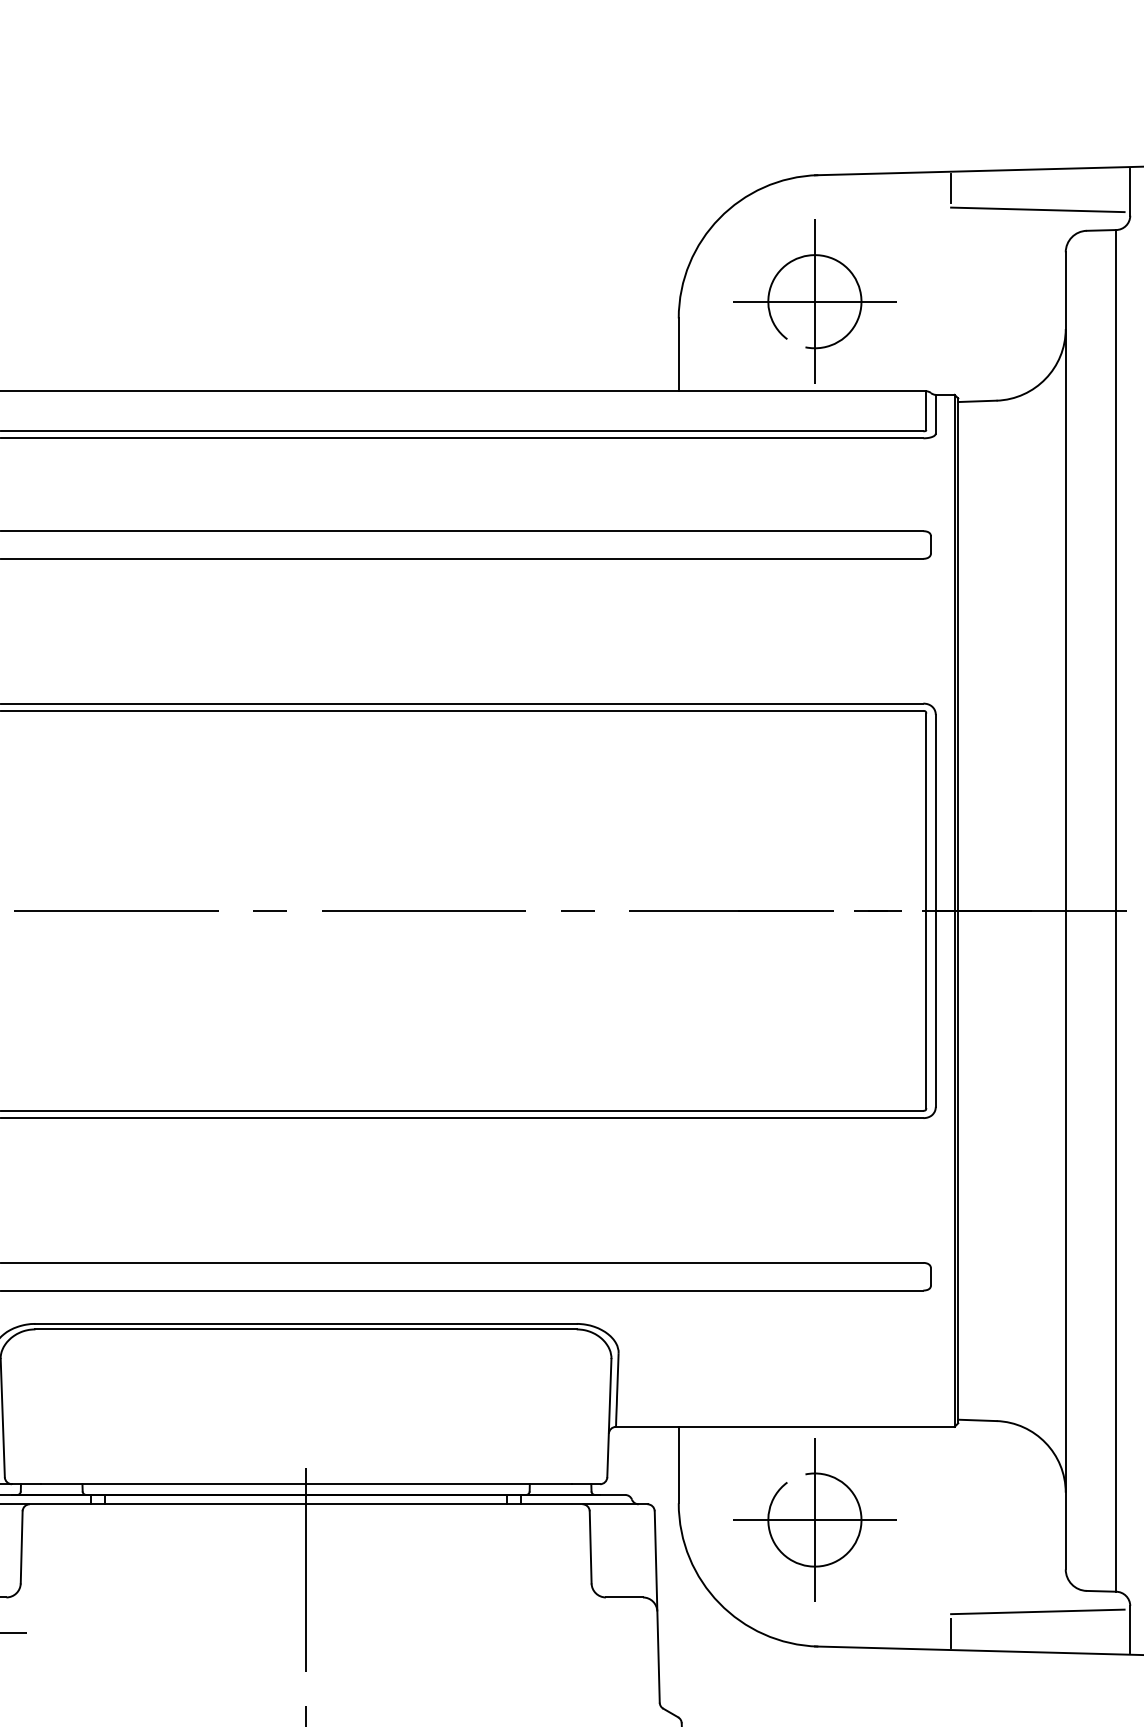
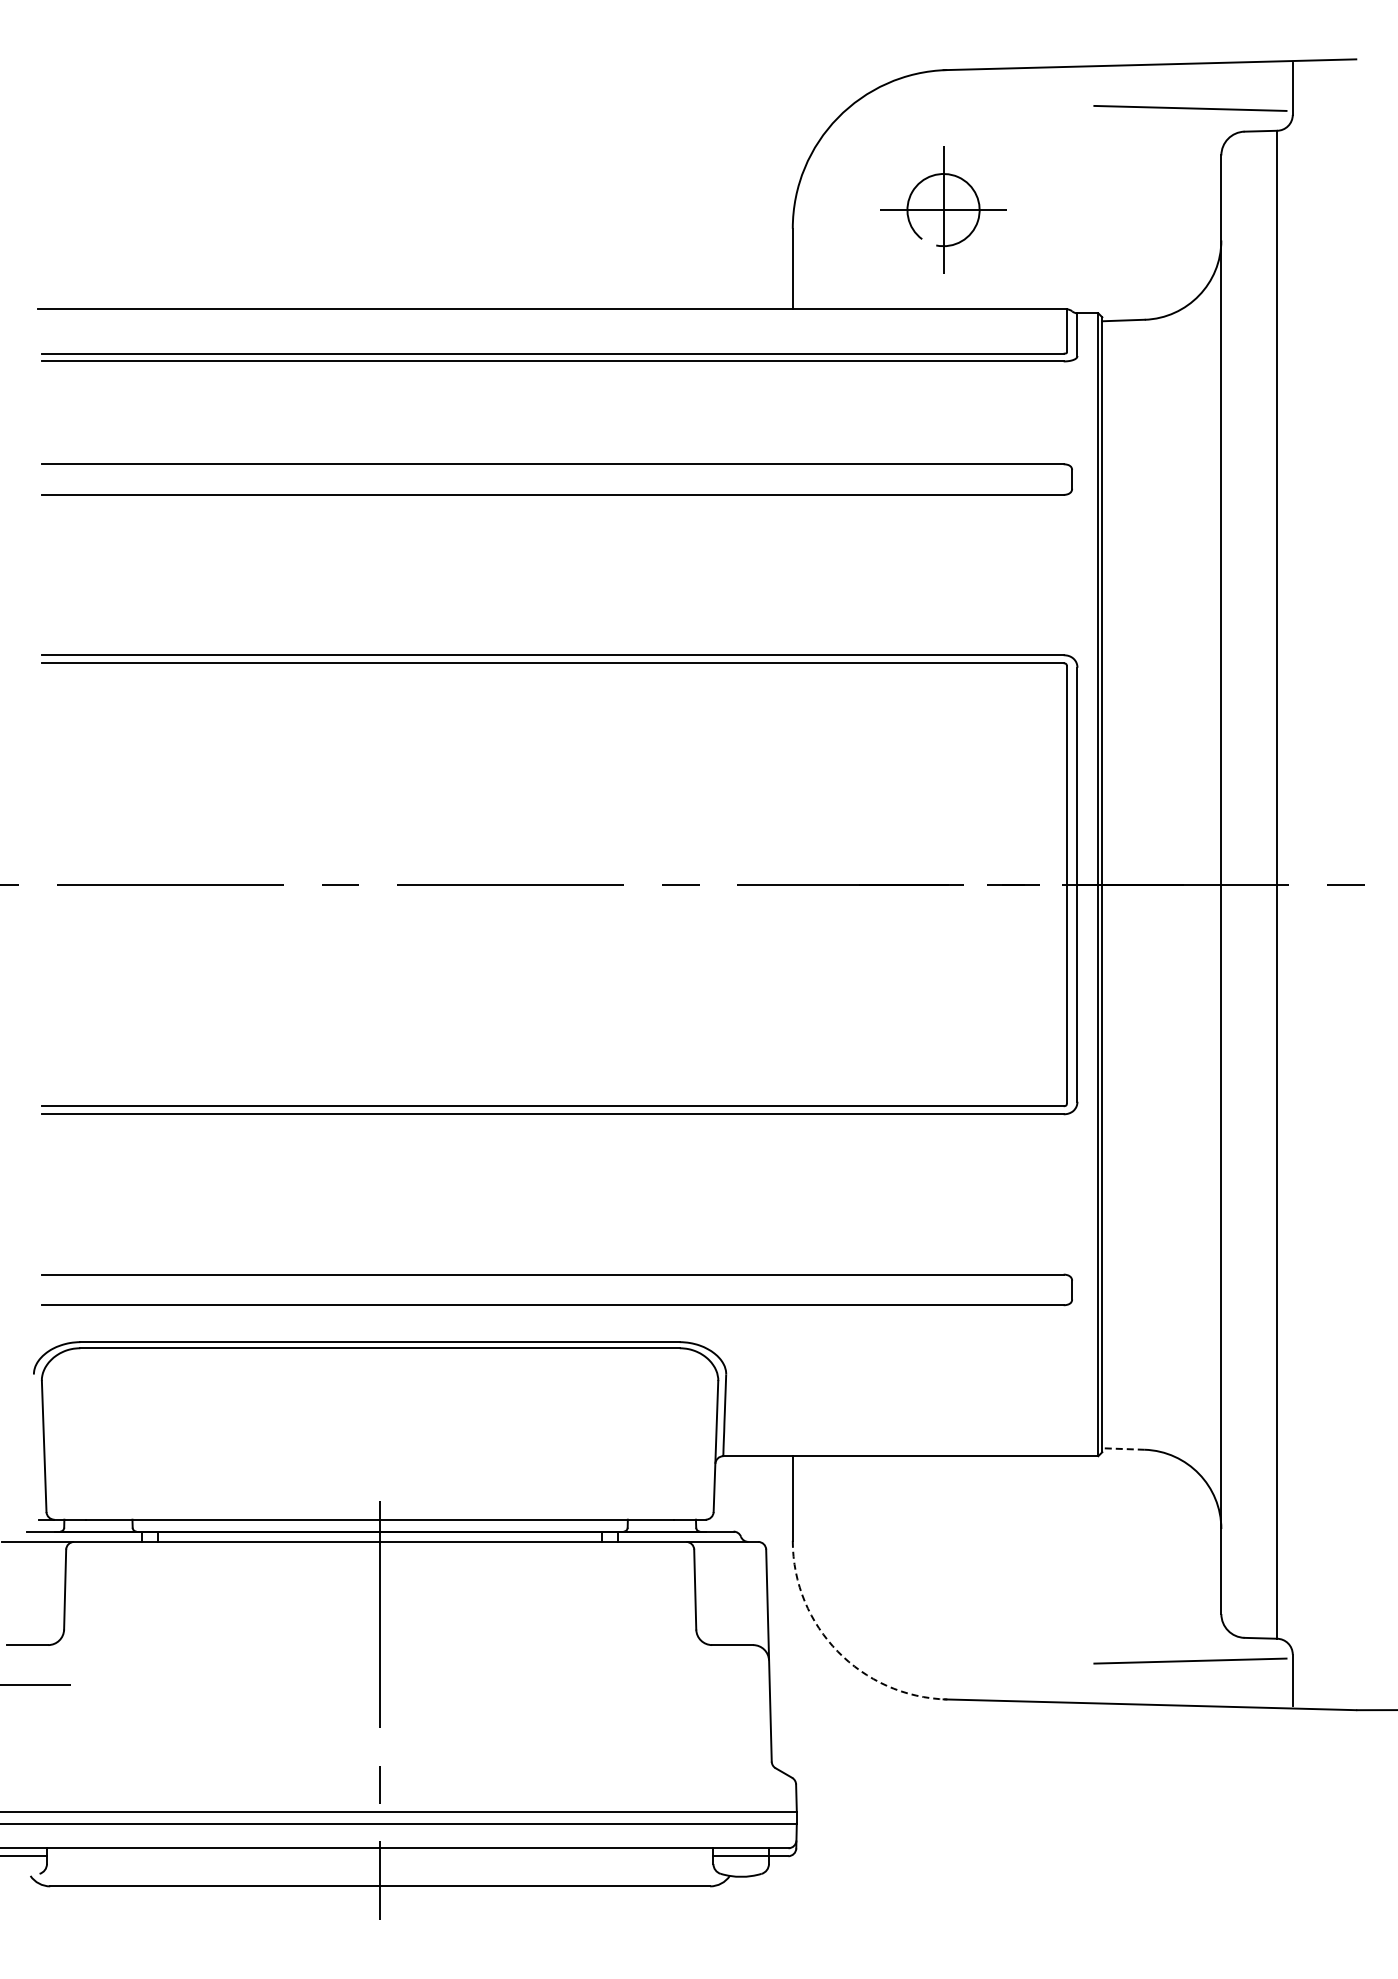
line: (951, 188) -> (1094, 84), removed
part: (814, 301) -> (943, 209), size x0.7
line: (977, 1420) -> (1123, 1449), solid -> dashed
part: (814, 1520) -> (943, 1559), removed
arc: (719, 1603) -> (837, 1651), solid -> dashed
line: (951, 1633) -> (1094, 1684), removed

